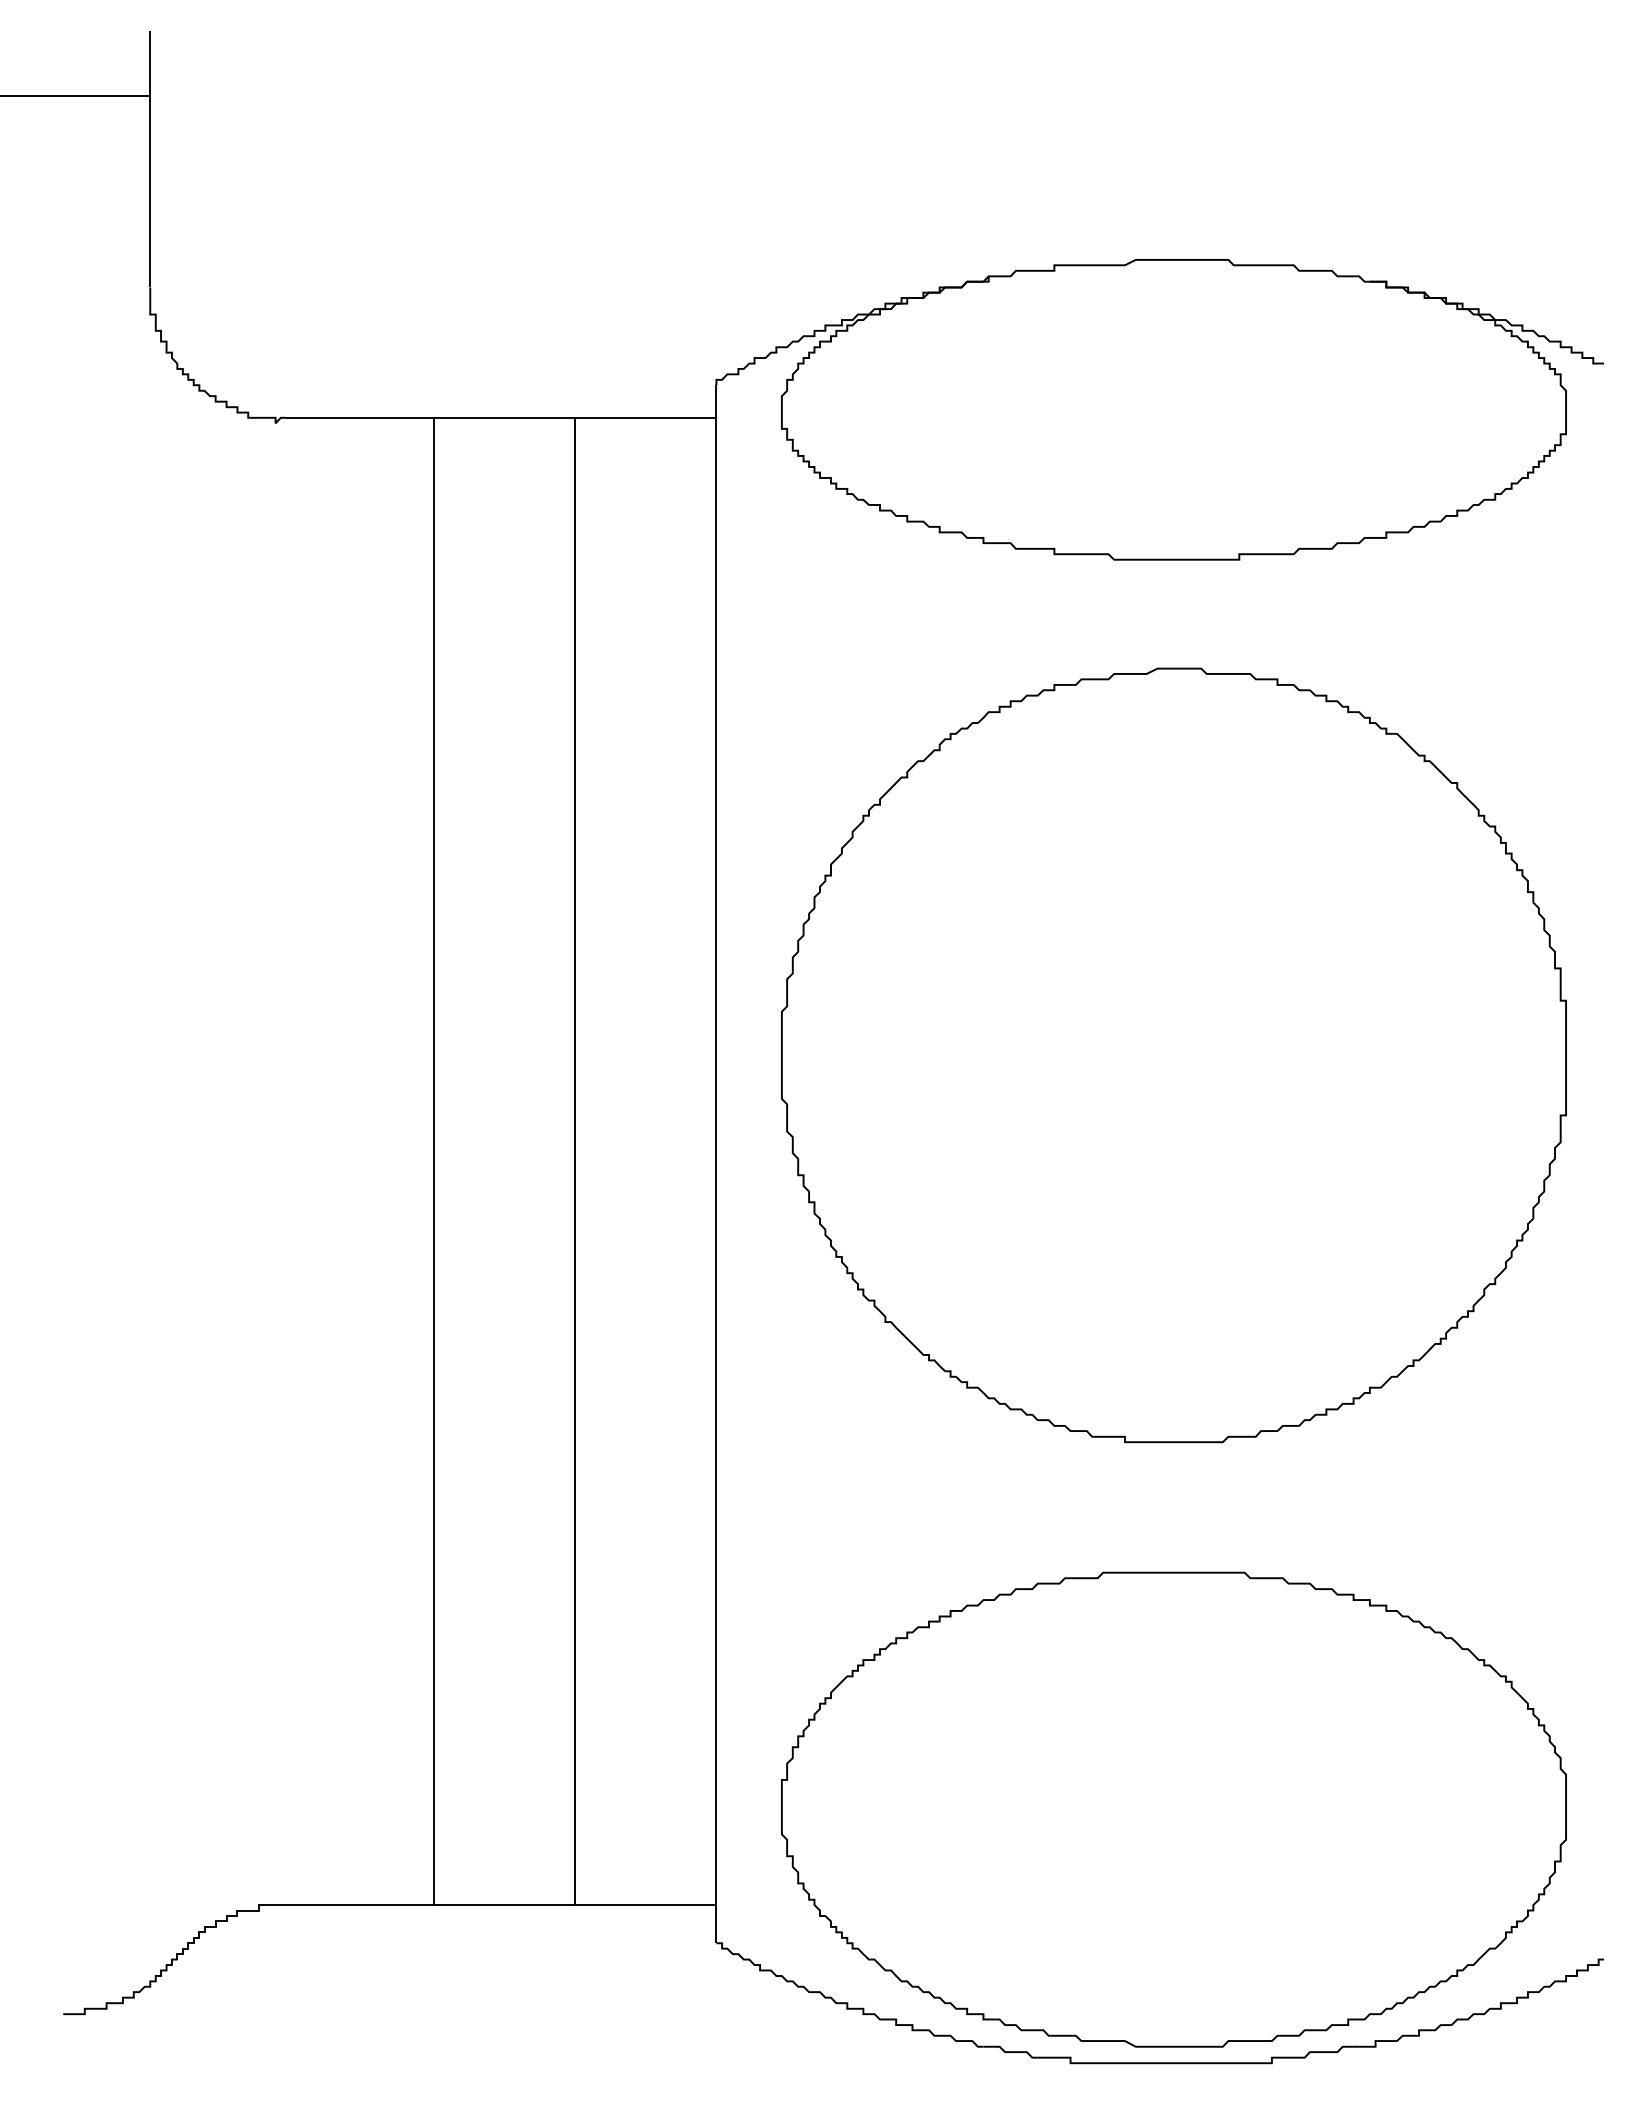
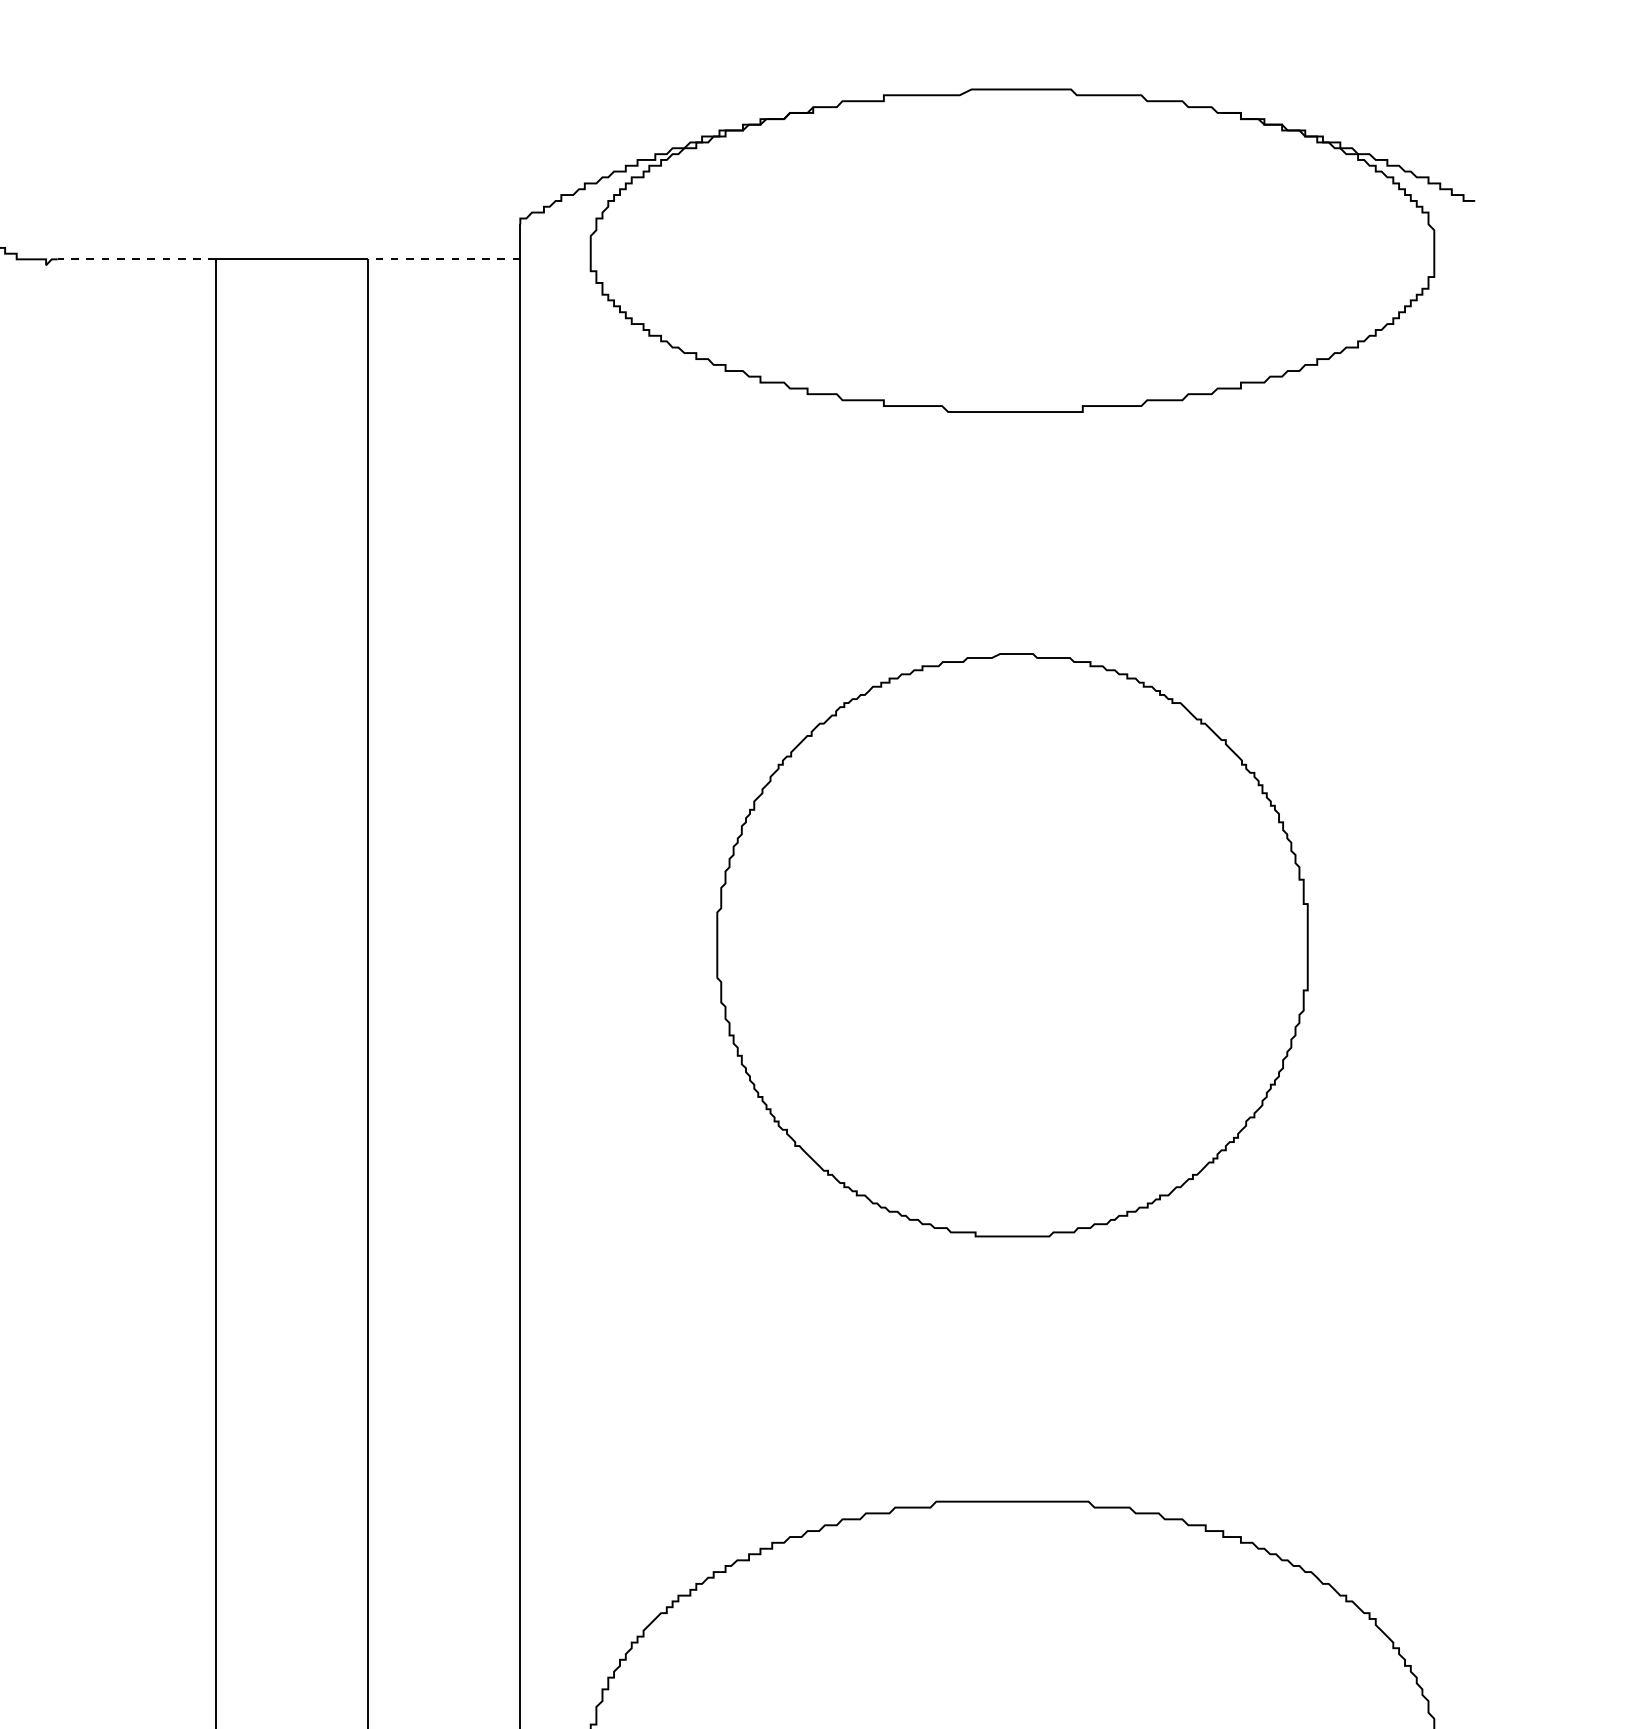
line: (359, 417) -> (136, 258), solid -> dashed
line: (645, 417) -> (444, 258), solid -> dashed
part: (1173, 1055) -> (1012, 945), size x0.7

